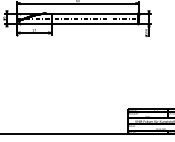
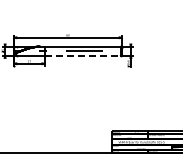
line: (95, 23) -> (83, 55), solid -> dashed

